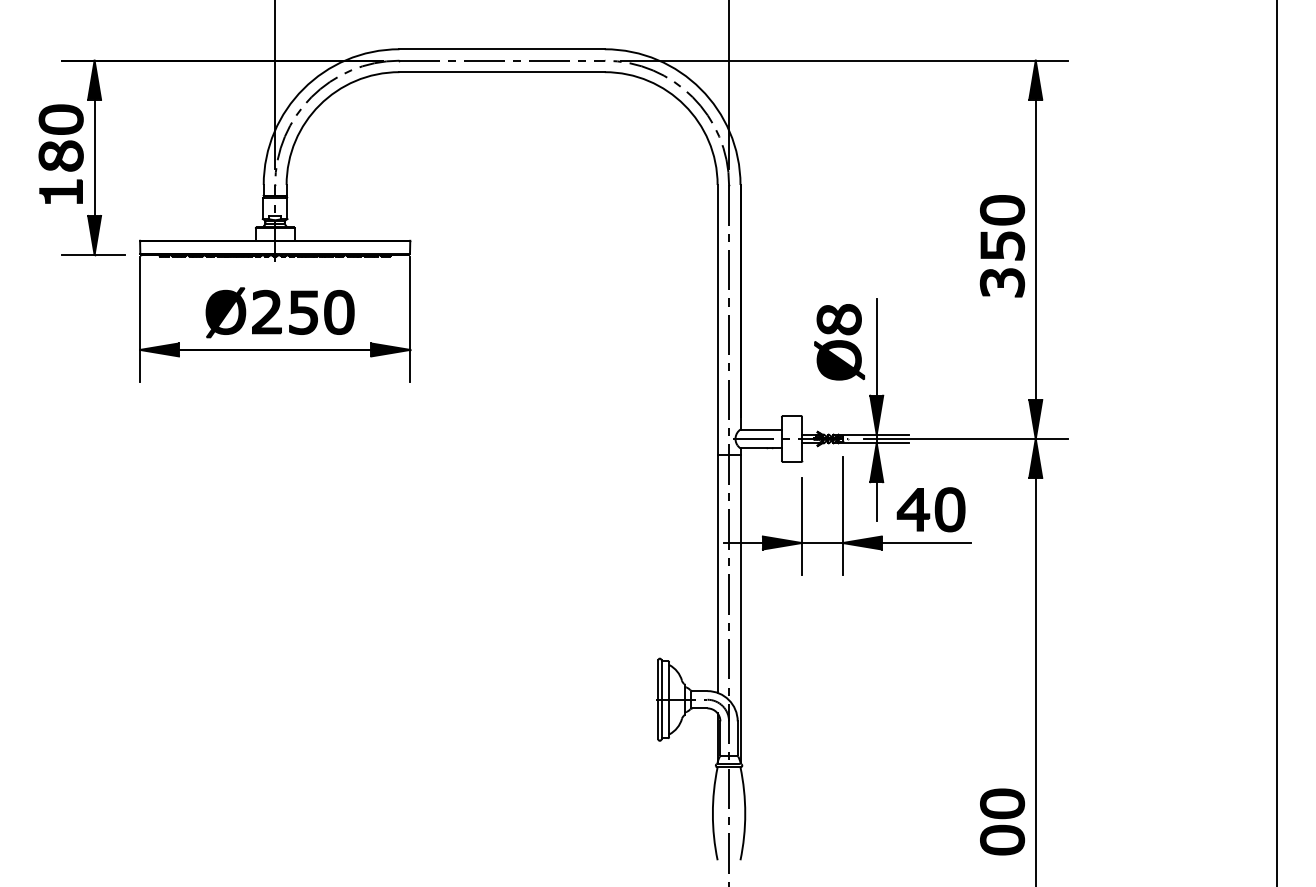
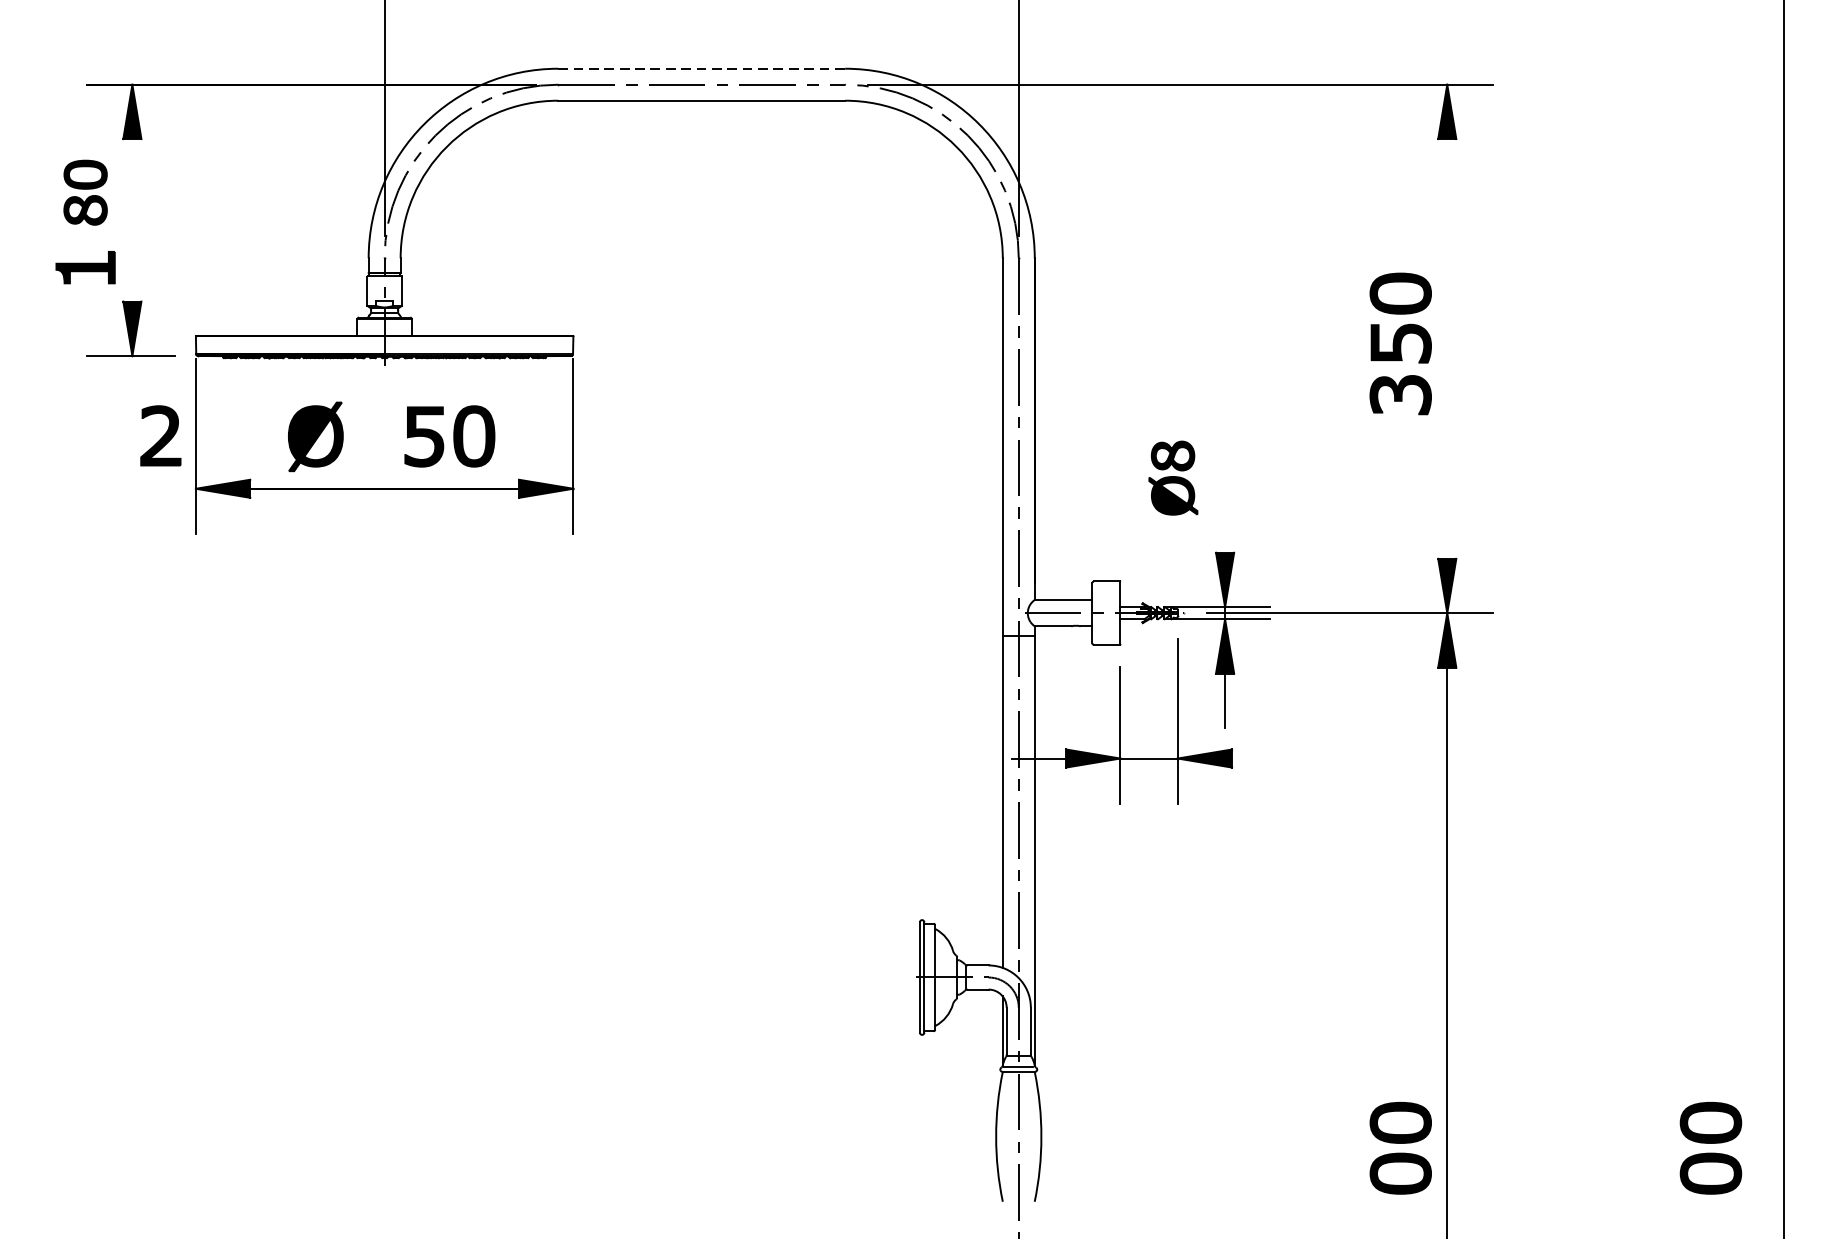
line: (502, 49) -> (702, 69), solid -> dashed
part: (60, 137) -> (84, 191), size x0.7
line: (94, 157) -> (132, 219), removed
line: (1035, 249) -> (1446, 348), removed
part: (266, 311) -> (160, 435), moved
part: (839, 342) -> (1173, 478), size x0.7
line: (876, 346) -> (1224, 483), removed
part: (930, 509) -> (1300, 711), removed
line: (926, 543) -> (1294, 759), removed
part: (1224, 821) -> (1710, 1147), added

